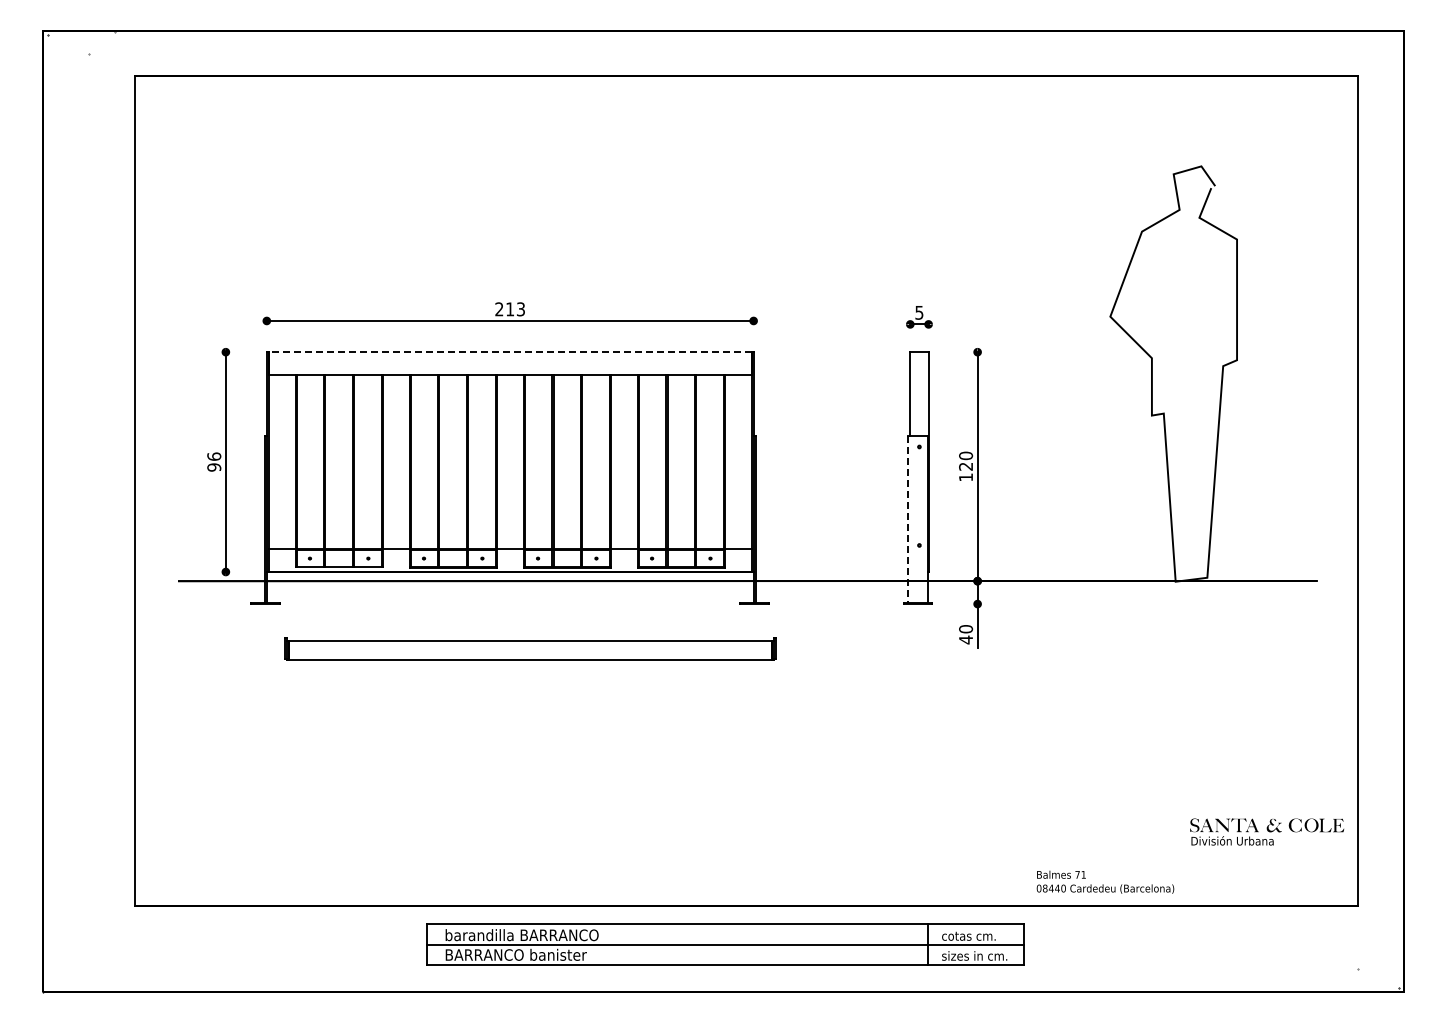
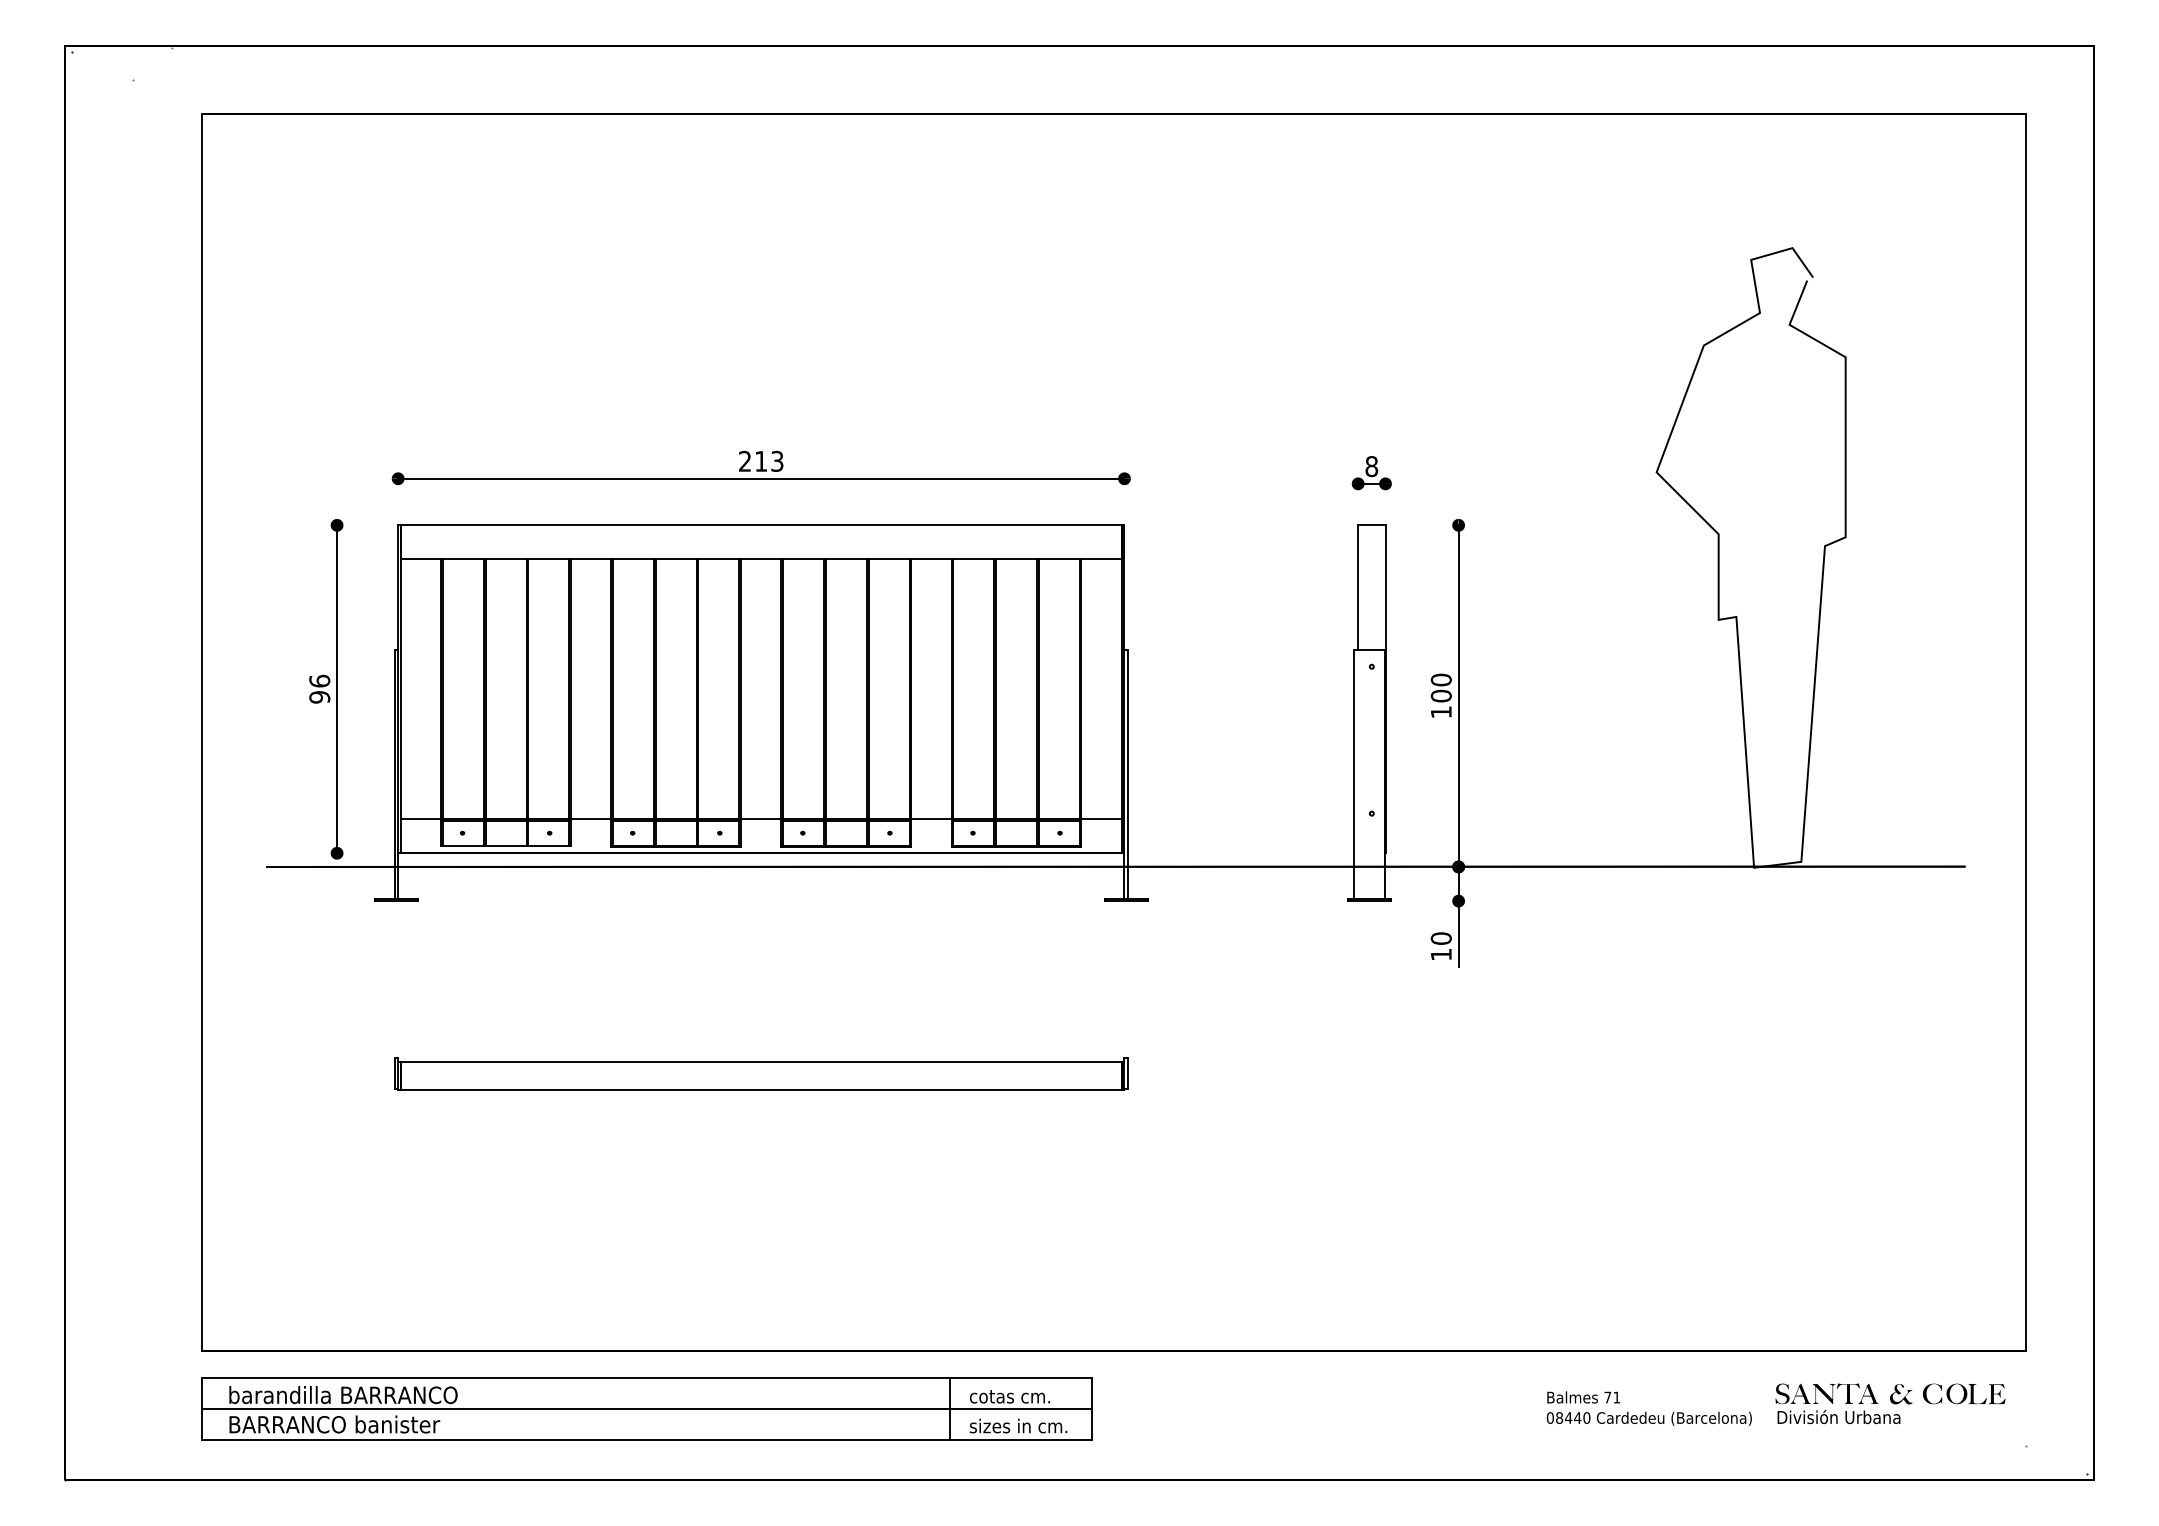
text: (919, 312) -> (1371, 466), 5 -> 8
line: (510, 352) -> (761, 525), dashed -> solid
text: (966, 466) -> (1442, 695), 120 -> 100
line: (907, 519) -> (1354, 774), dashed -> solid
text: (965, 639) -> (1440, 953), 40 -> 10
part: (530, 648) -> (761, 1073), moved
text: (1267, 831) -> (1891, 1403), moved
text: (1105, 881) -> (1649, 1407), moved
part: (725, 944) -> (646, 1408), moved

